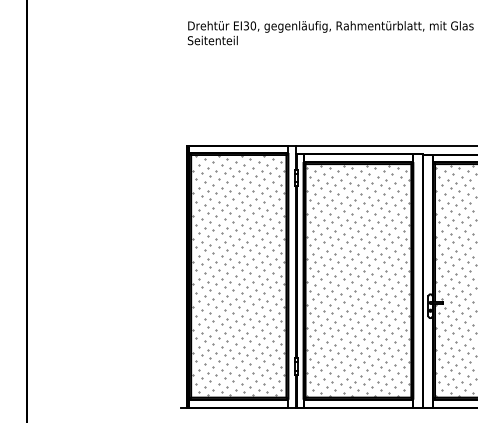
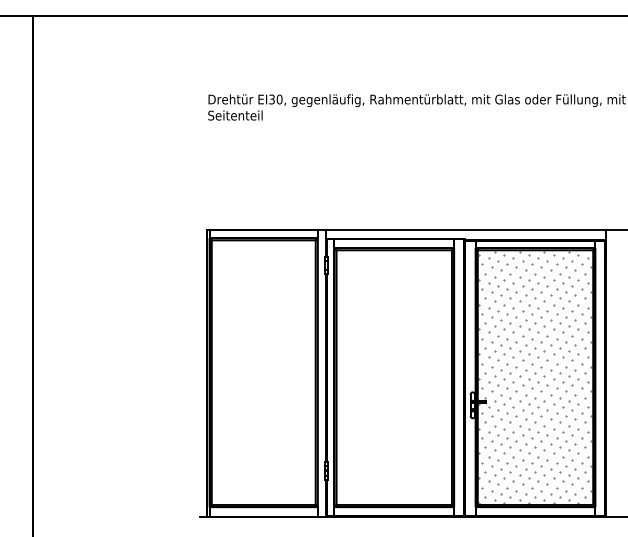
hatch: (238, 275) -> (263, 371), removed
hatch: (357, 280) -> (393, 377), removed

